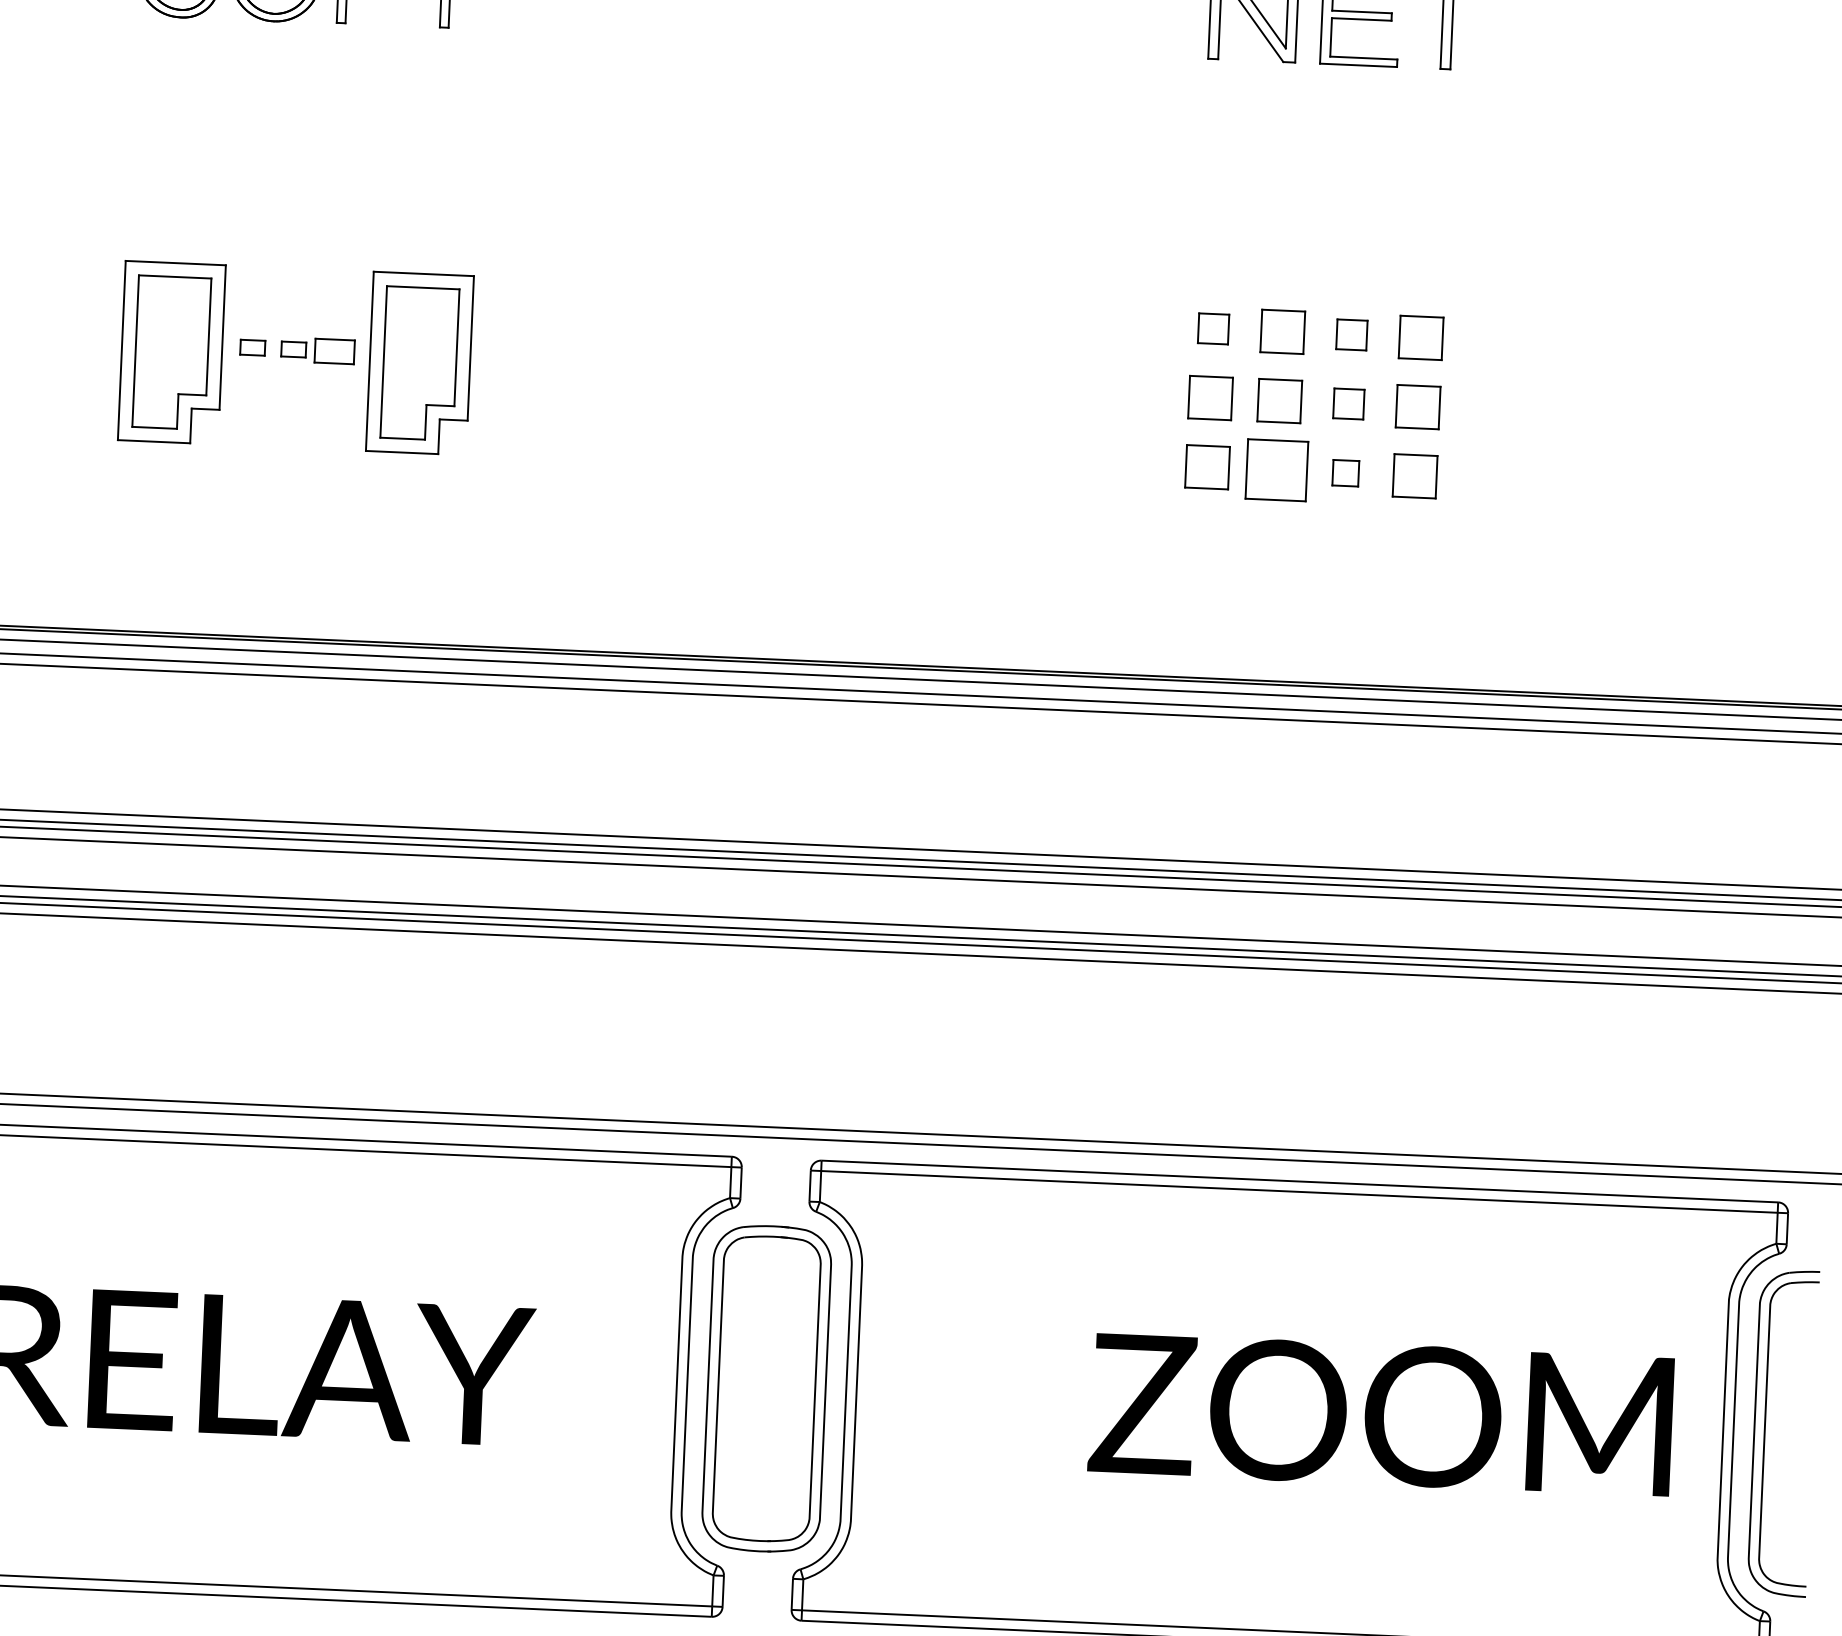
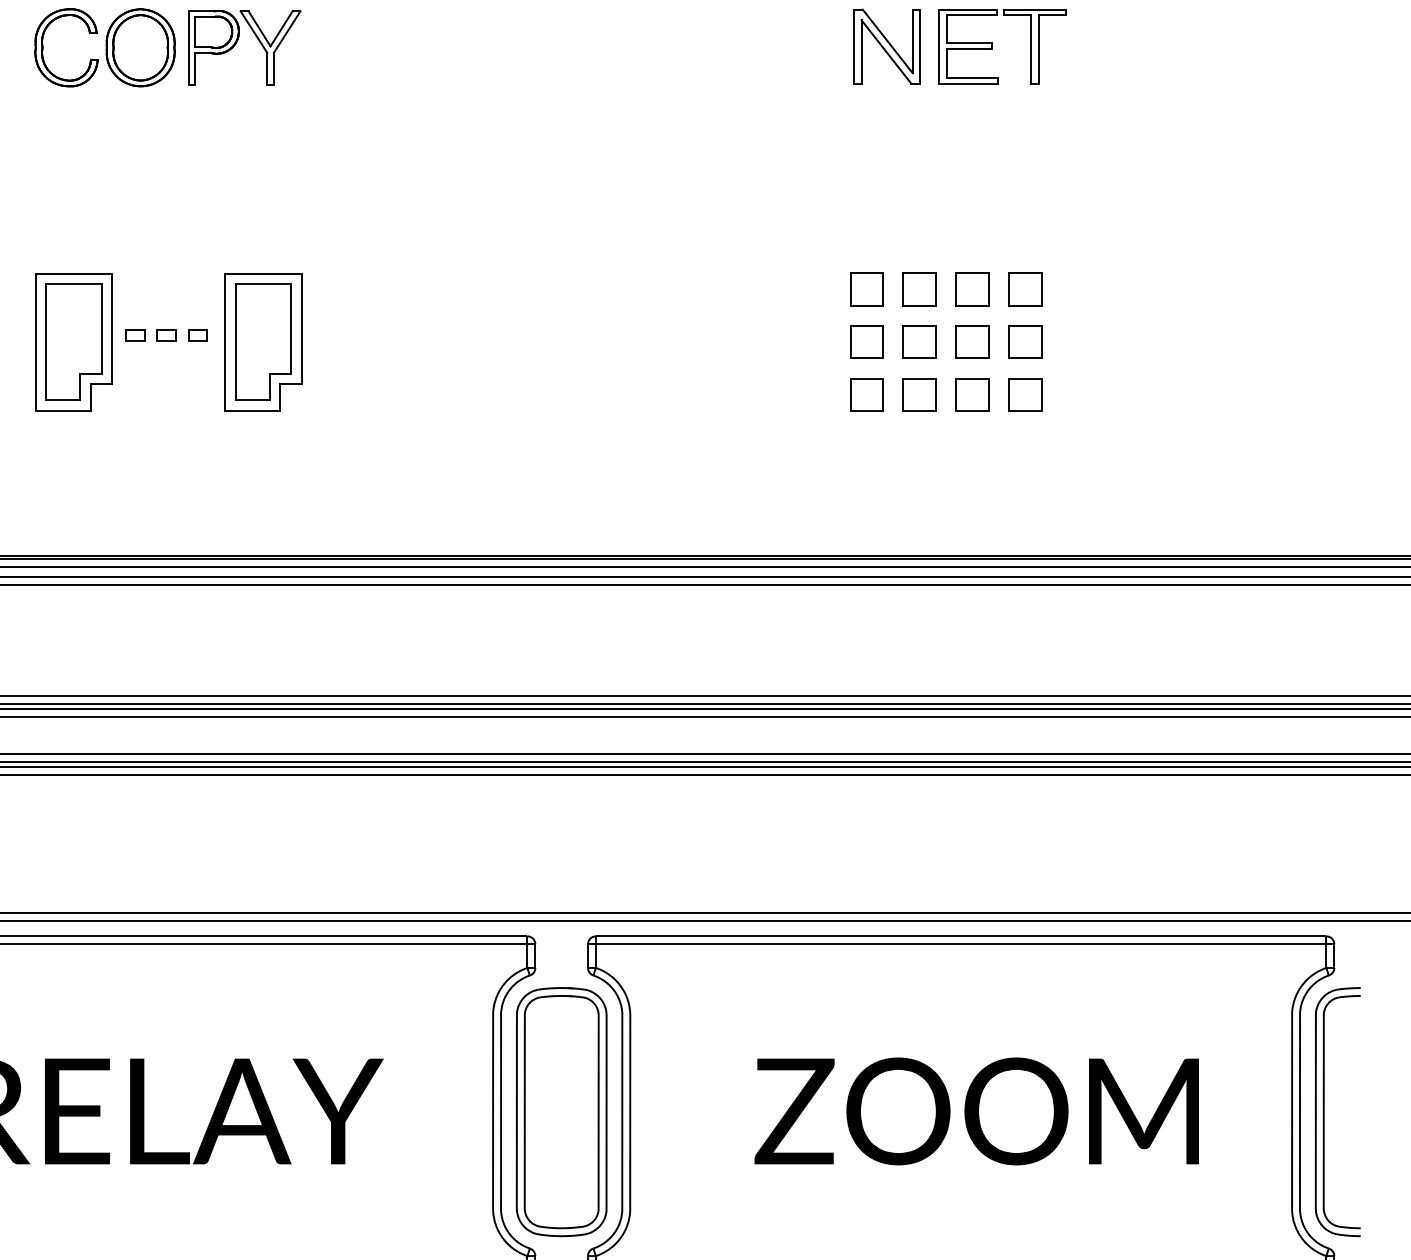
part: (1212, 329) -> (866, 289), size x1.43
part: (1351, 335) -> (972, 289), size x1.43
part: (334, 351) -> (197, 335), size x0.62
part: (1348, 403) -> (972, 341), size x1.43
part: (1276, 469) -> (919, 394), size x0.71
part: (1345, 472) -> (972, 394), size x1.67
text: (1380, 1414) -> (976, 1111), moved

